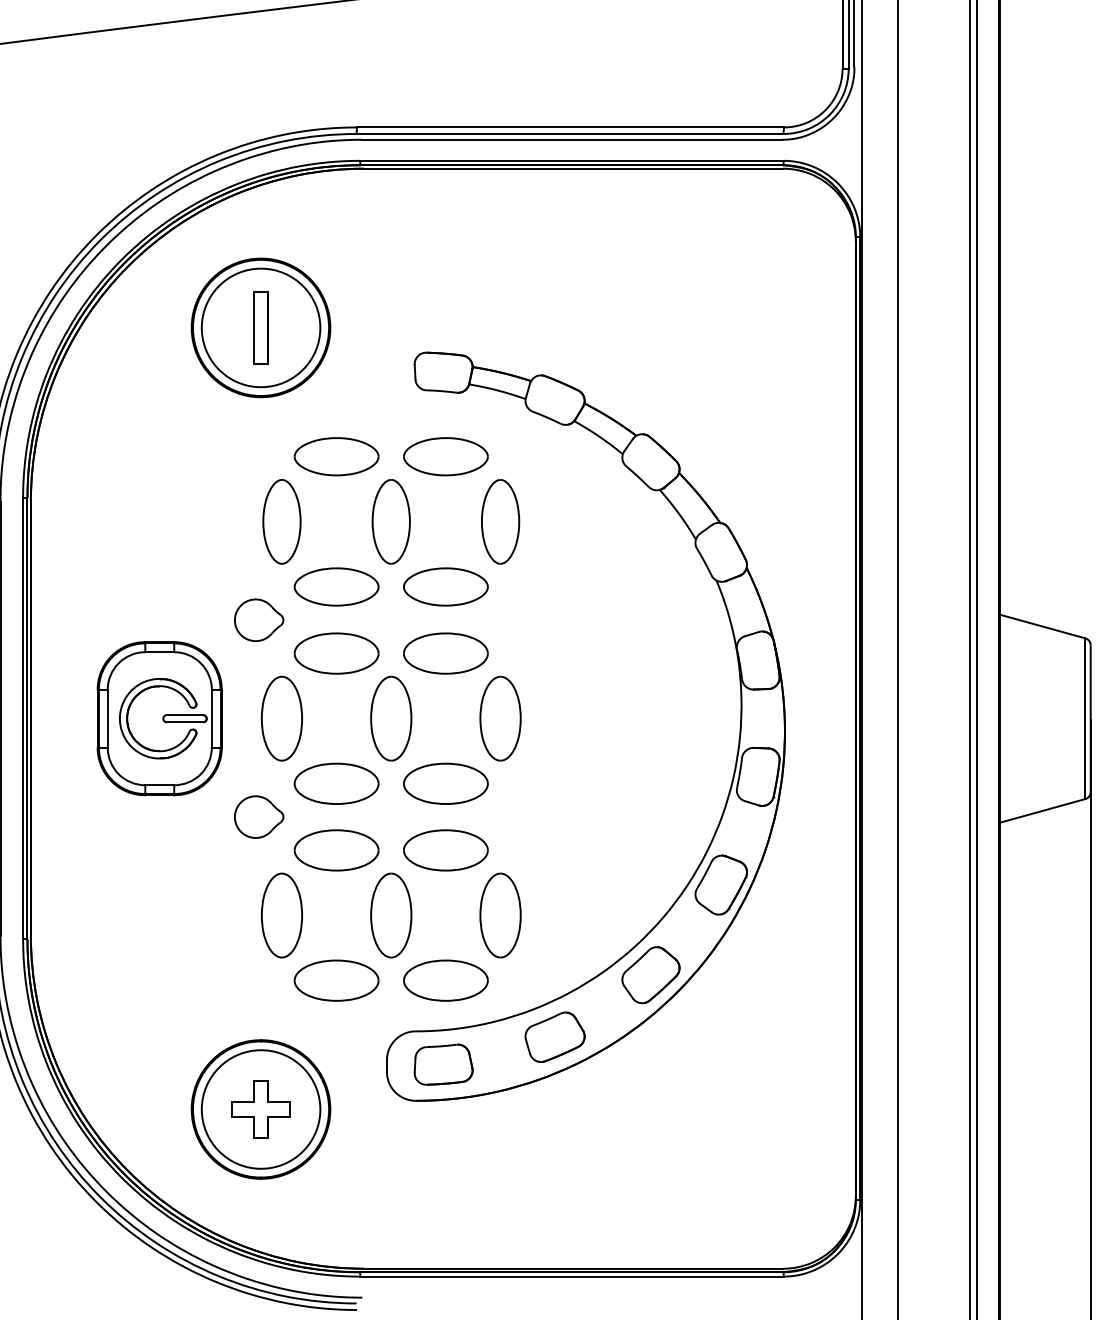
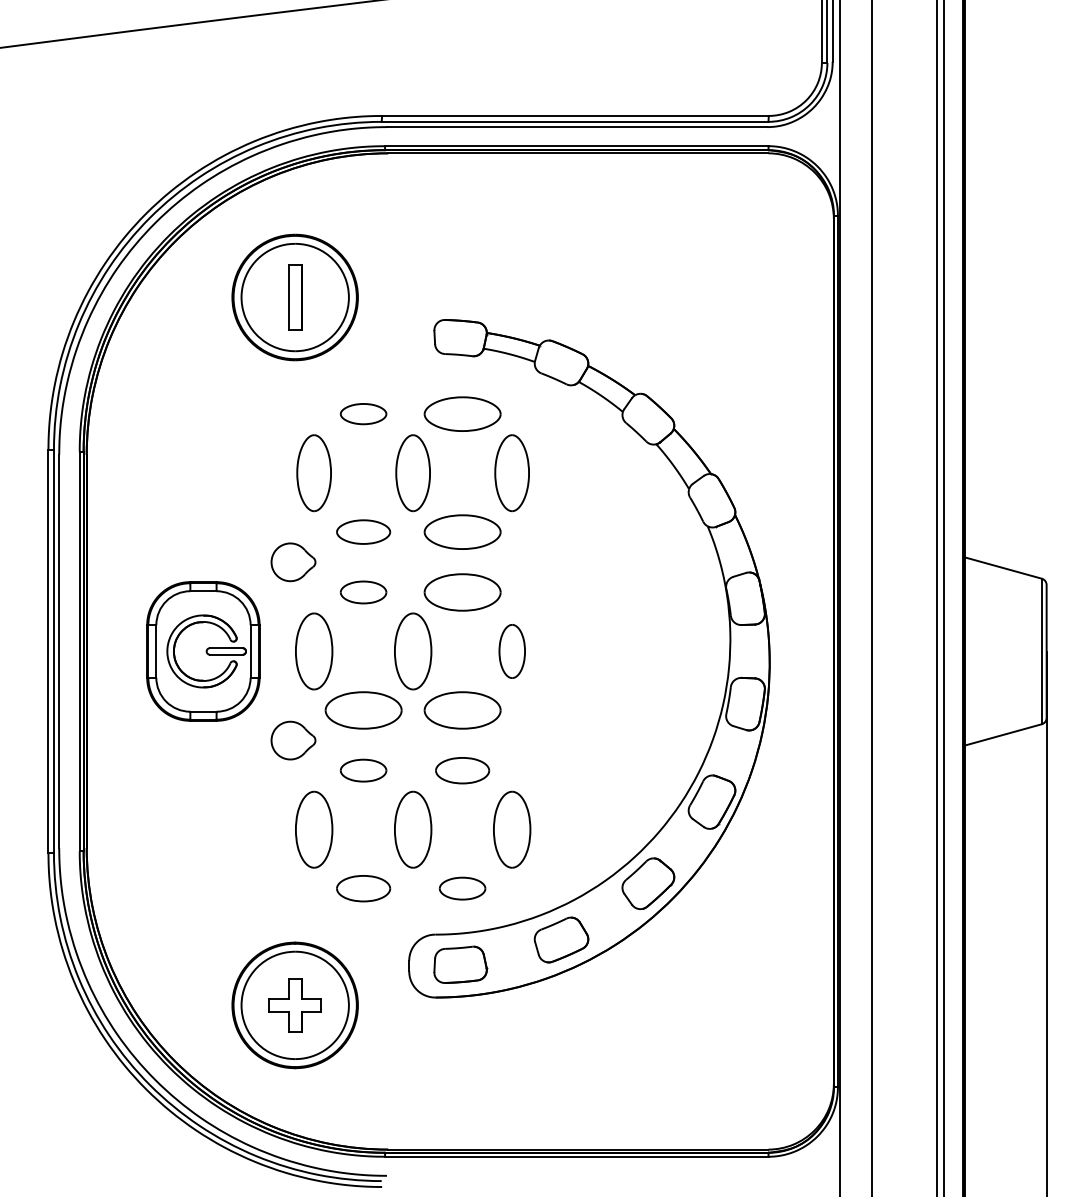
part: (336, 455) -> (363, 413), size x0.6
part: (336, 586) -> (363, 531), size x0.7
part: (336, 653) -> (363, 592), size x0.6
part: (500, 718) -> (512, 651), size x0.7
part: (336, 850) -> (363, 770), size x0.6
part: (445, 850) -> (462, 770), size x0.7
part: (336, 980) -> (363, 888), size x0.7
part: (445, 980) -> (462, 888), size x0.6

